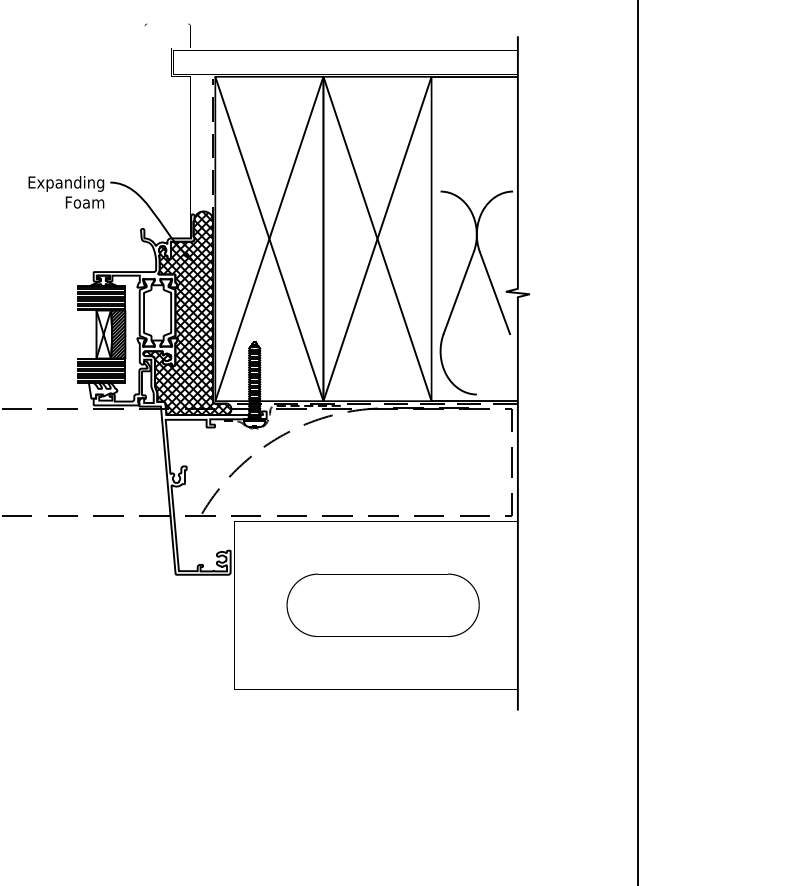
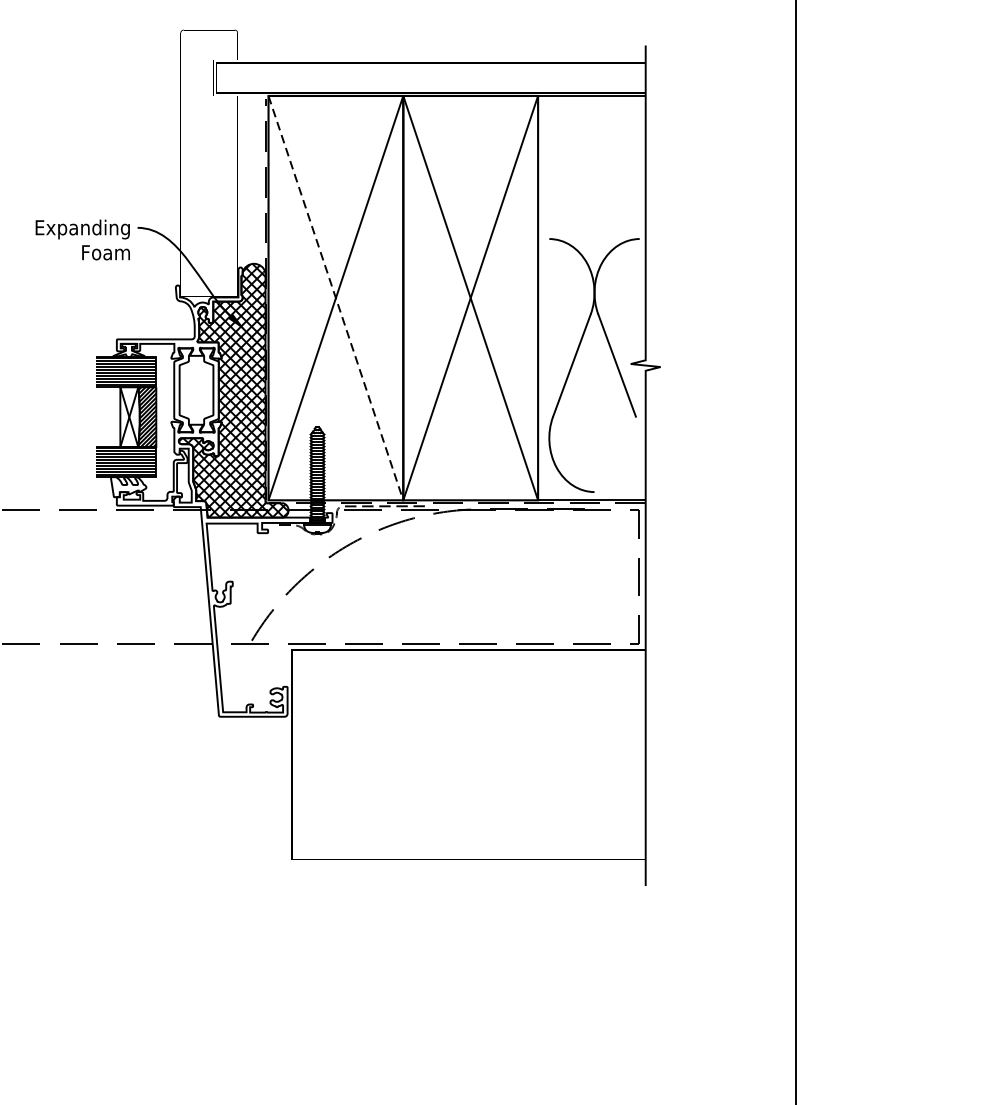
line: (269, 238) -> (336, 297), solid -> dashed
part: (382, 605) -> (476, 755), removed

